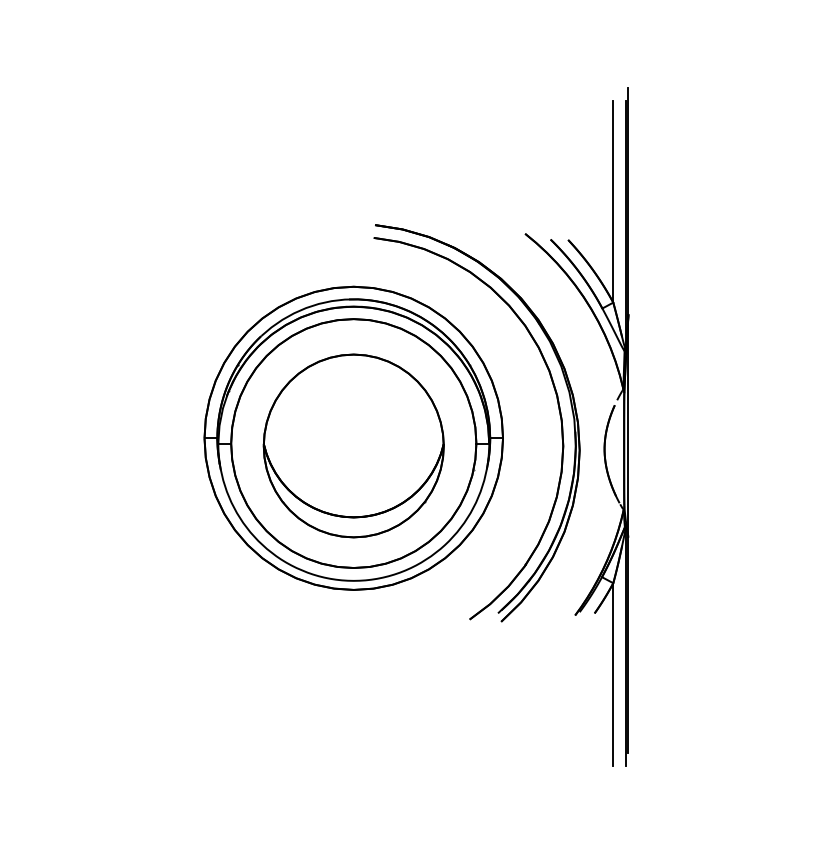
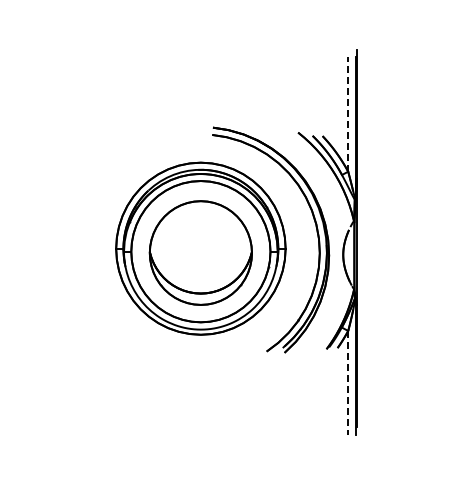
line: (613, 200) -> (348, 113), solid -> dashed
line: (613, 674) -> (348, 382), solid -> dashed

